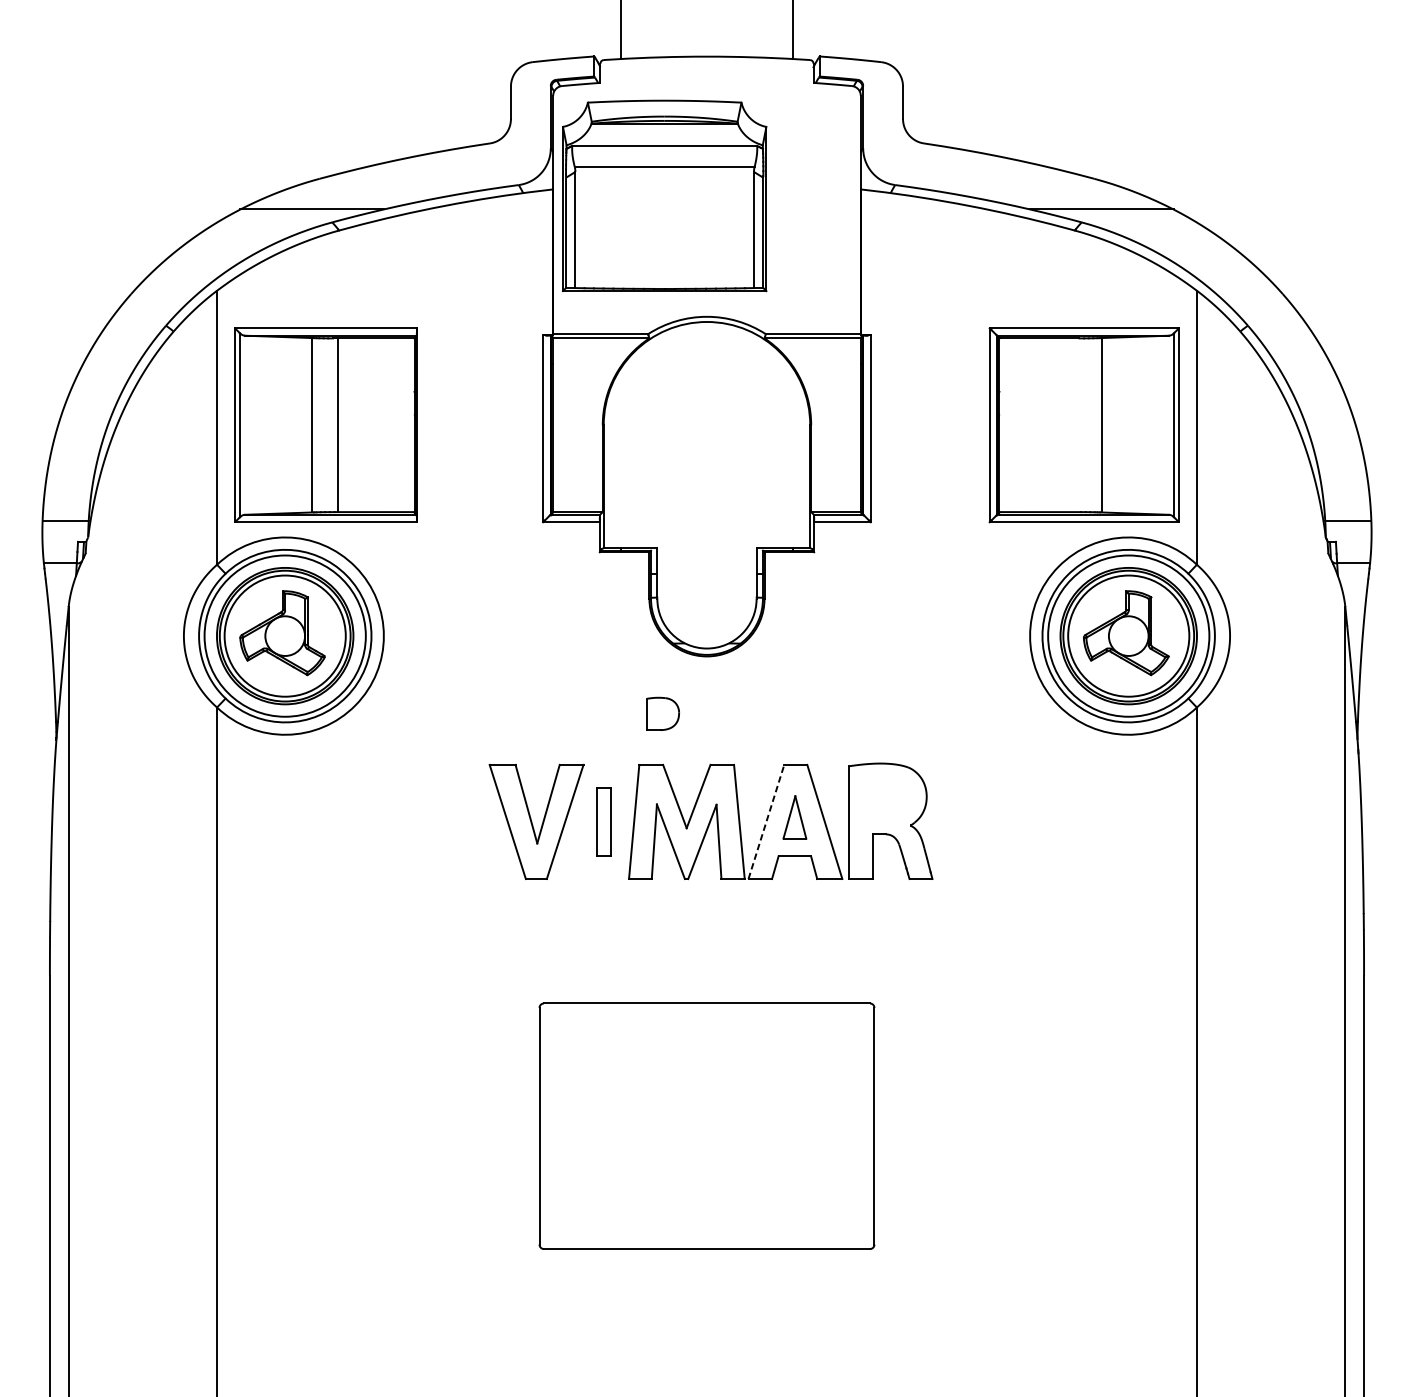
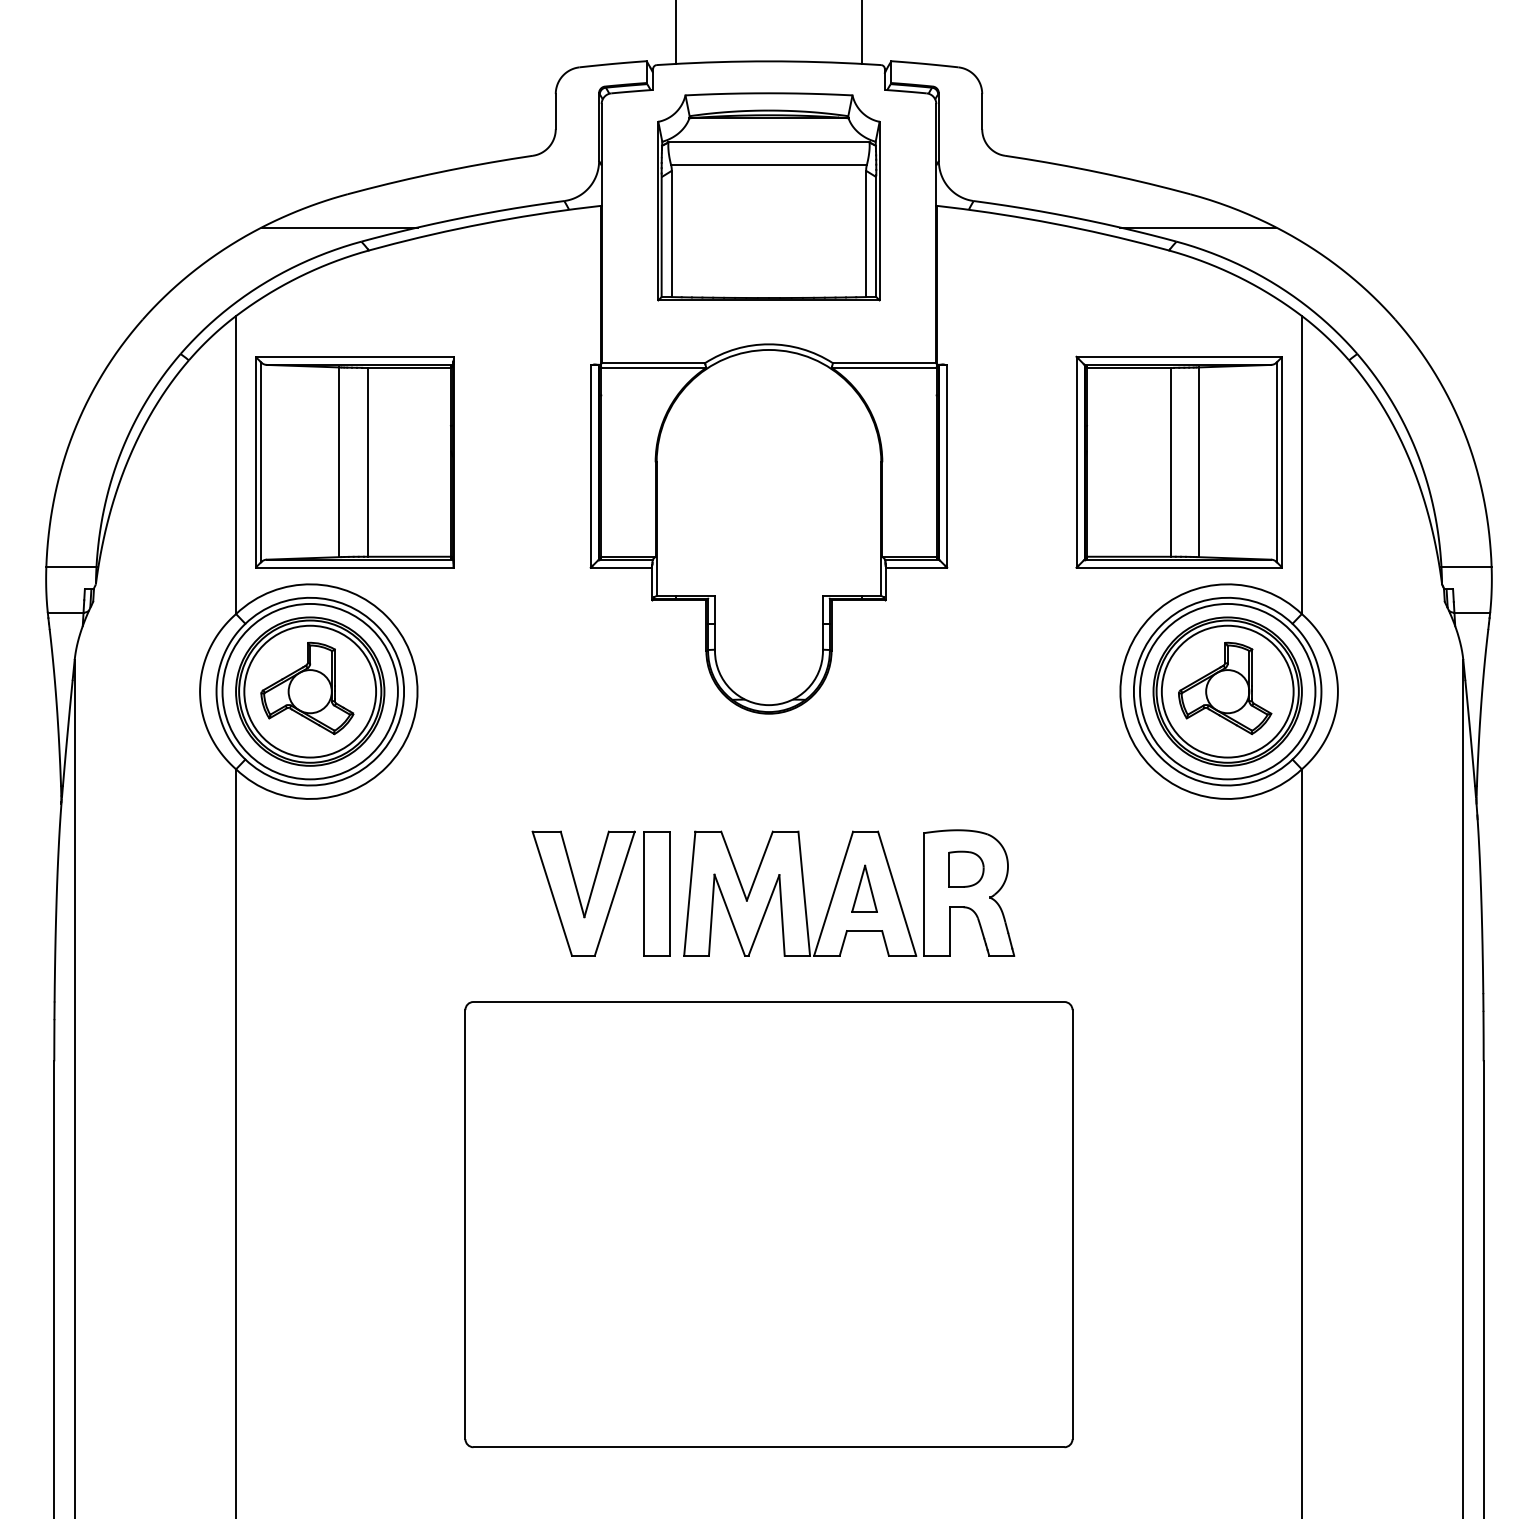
part: (664, 195) -> (768, 196), moved
line: (1076, 424) -> (1170, 461), added
part: (663, 713) -> (966, 868), moved
part: (603, 821) -> (656, 893), size x1.67
line: (766, 821) -> (833, 893), dashed -> solid
part: (706, 1126) -> (768, 1224), size x1.67

